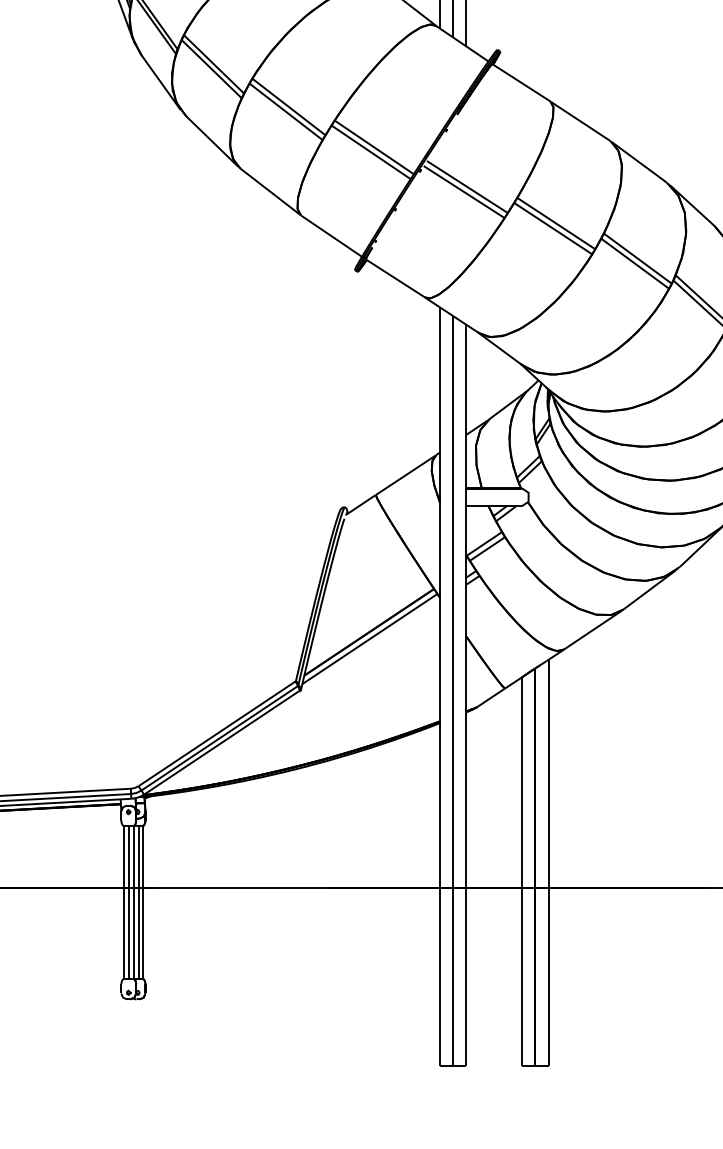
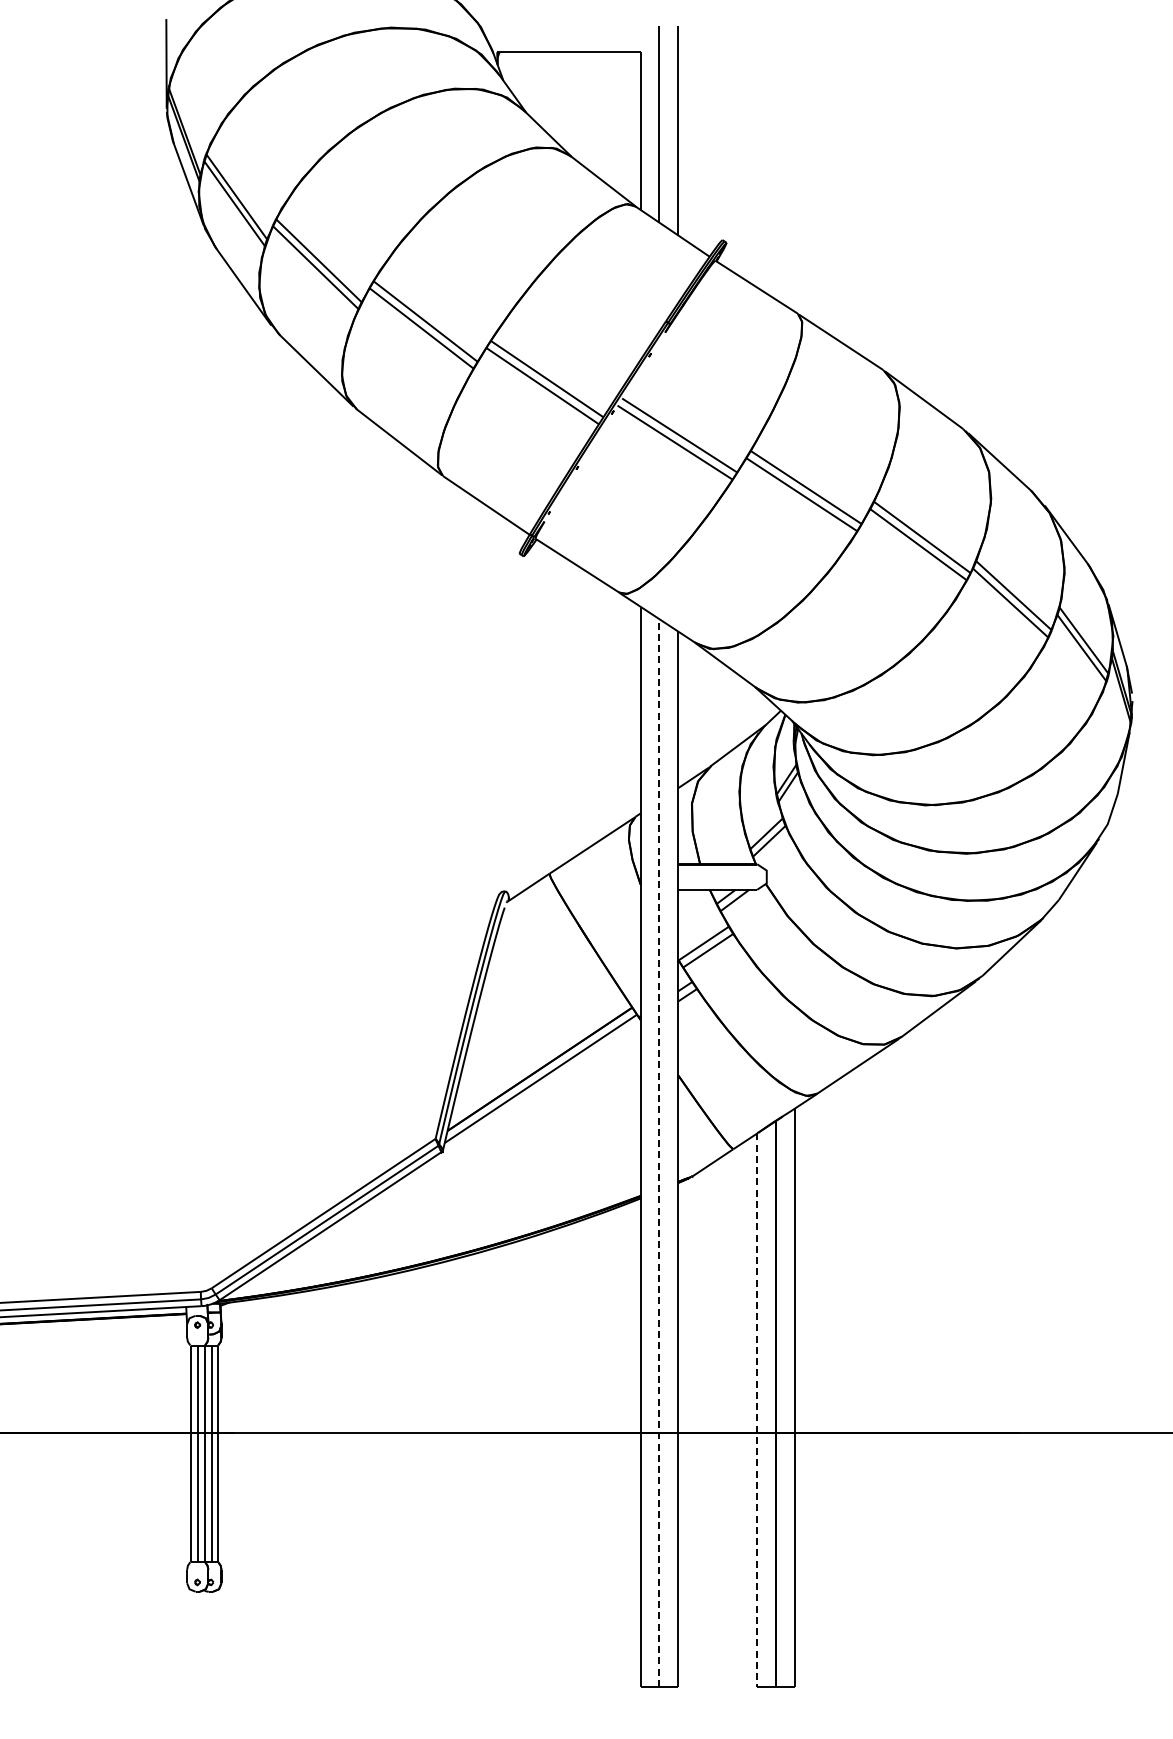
line: (453, 691) -> (659, 1153), solid -> dashed
line: (522, 872) -> (757, 1410), solid -> dashed

